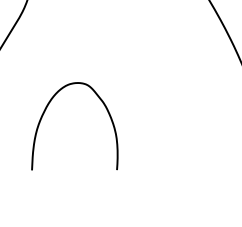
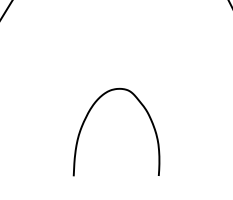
curve: (45, 111) -> (87, 117), moved

